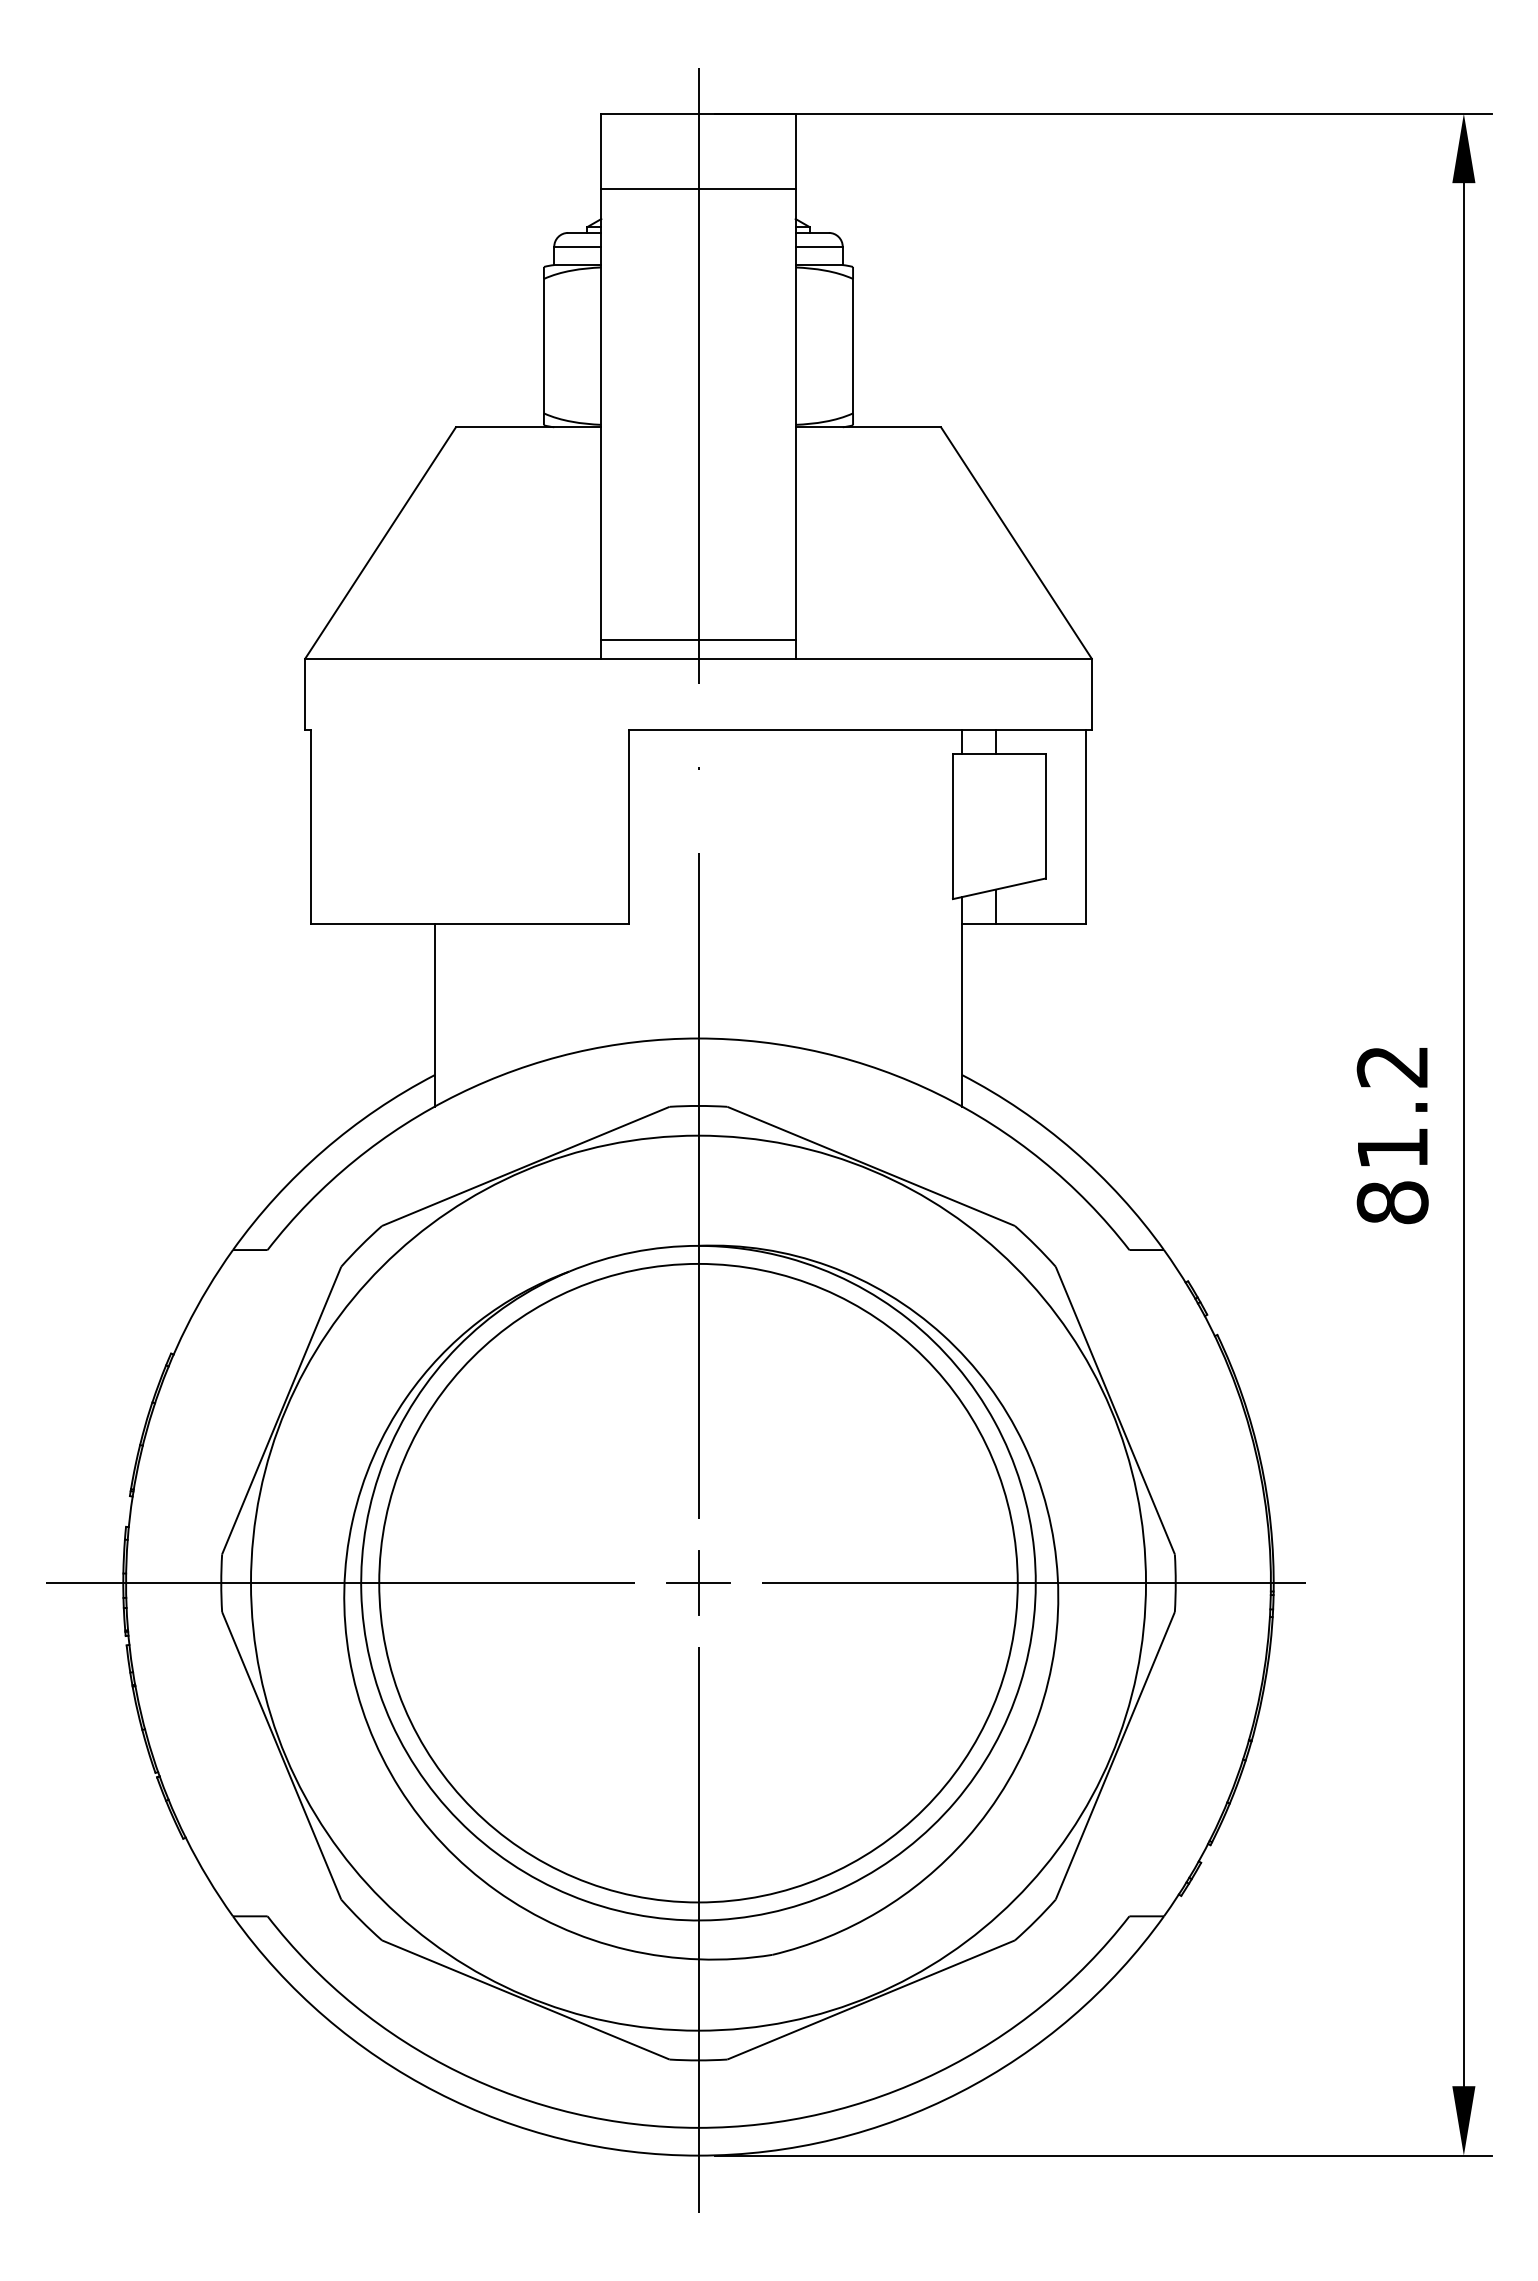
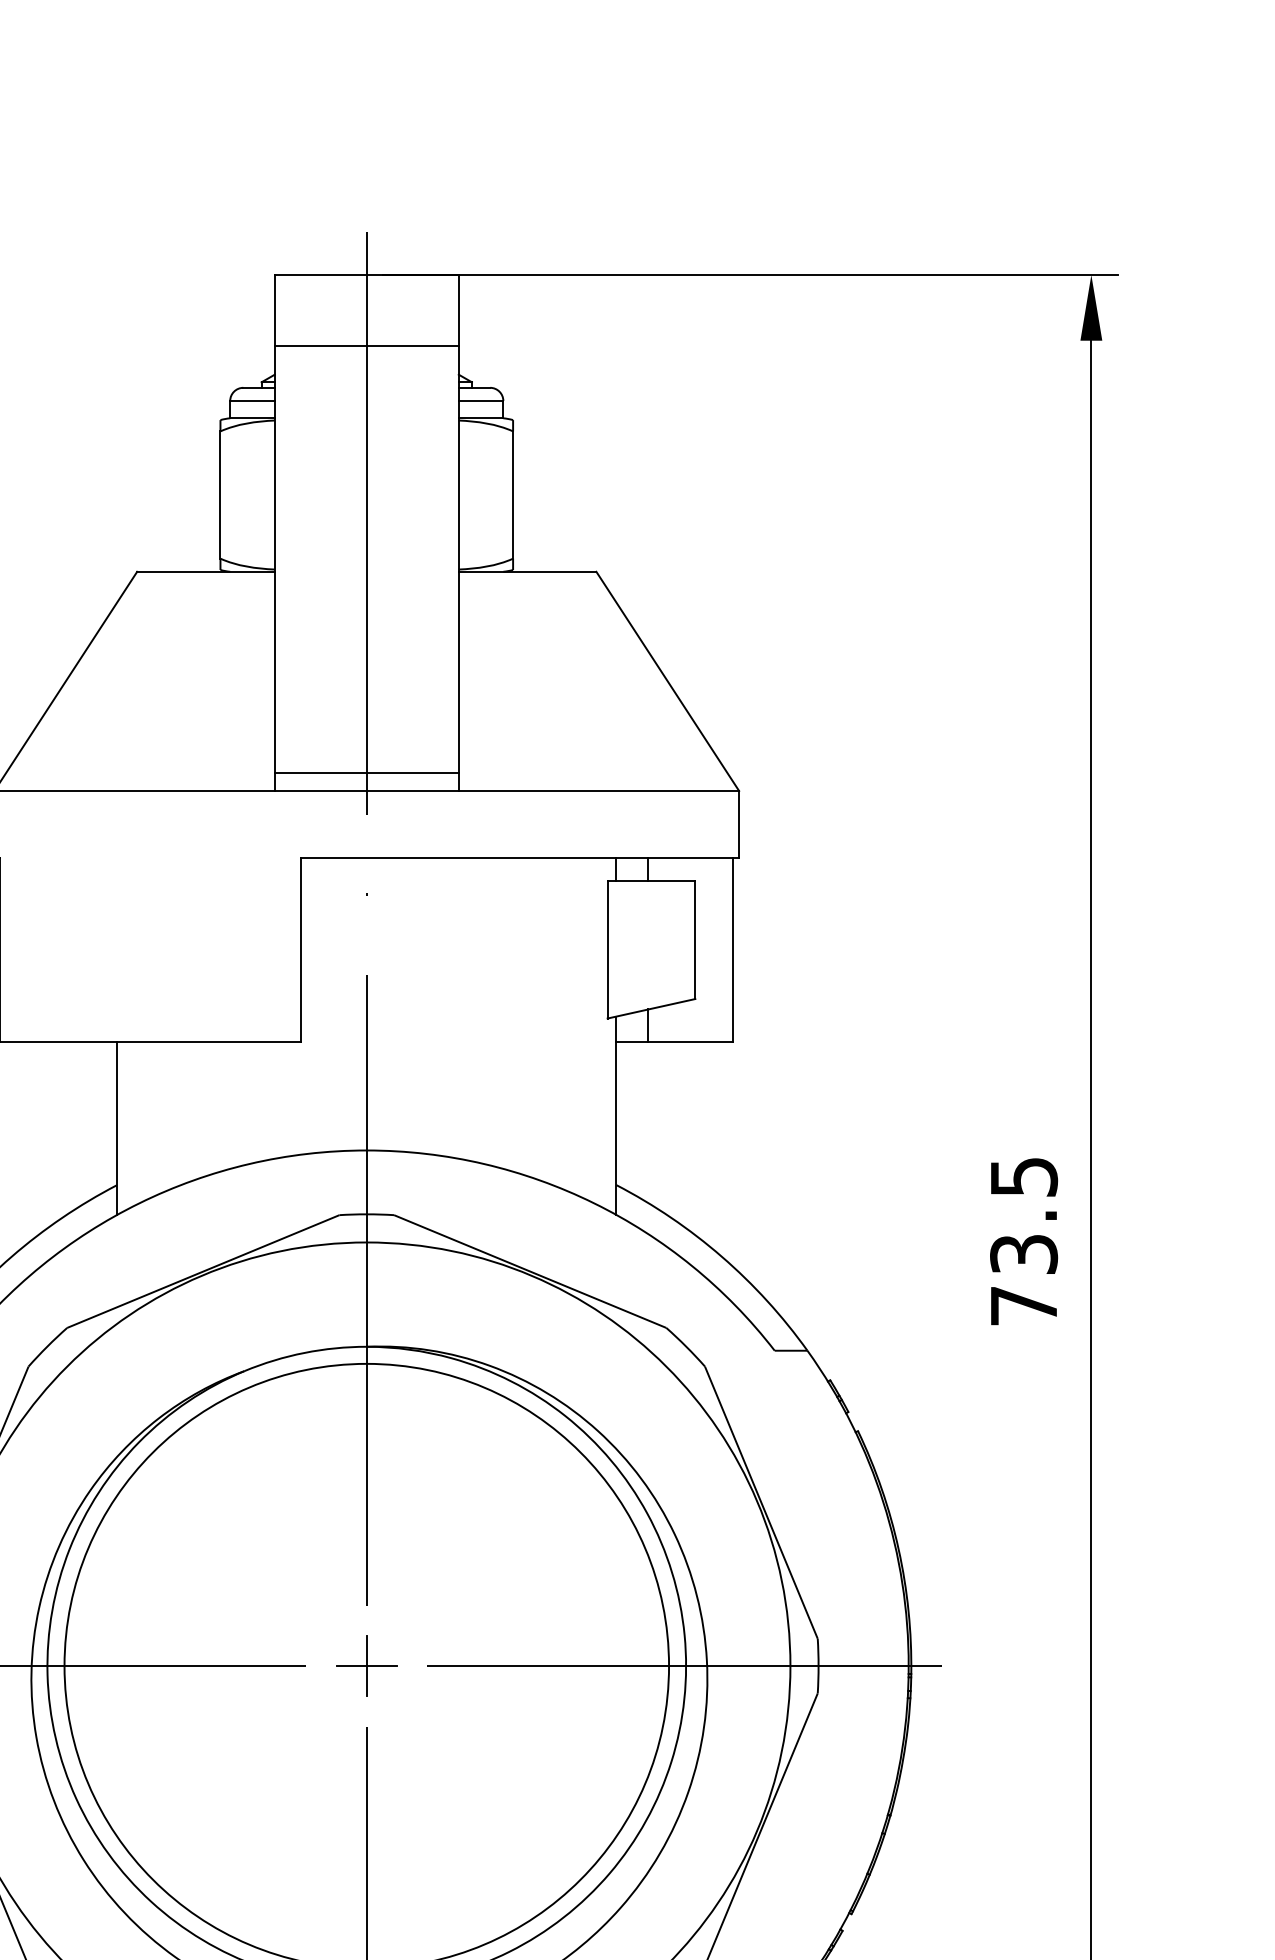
text: (1392, 1135) -> (1023, 1242), 81.2 -> 73.5

